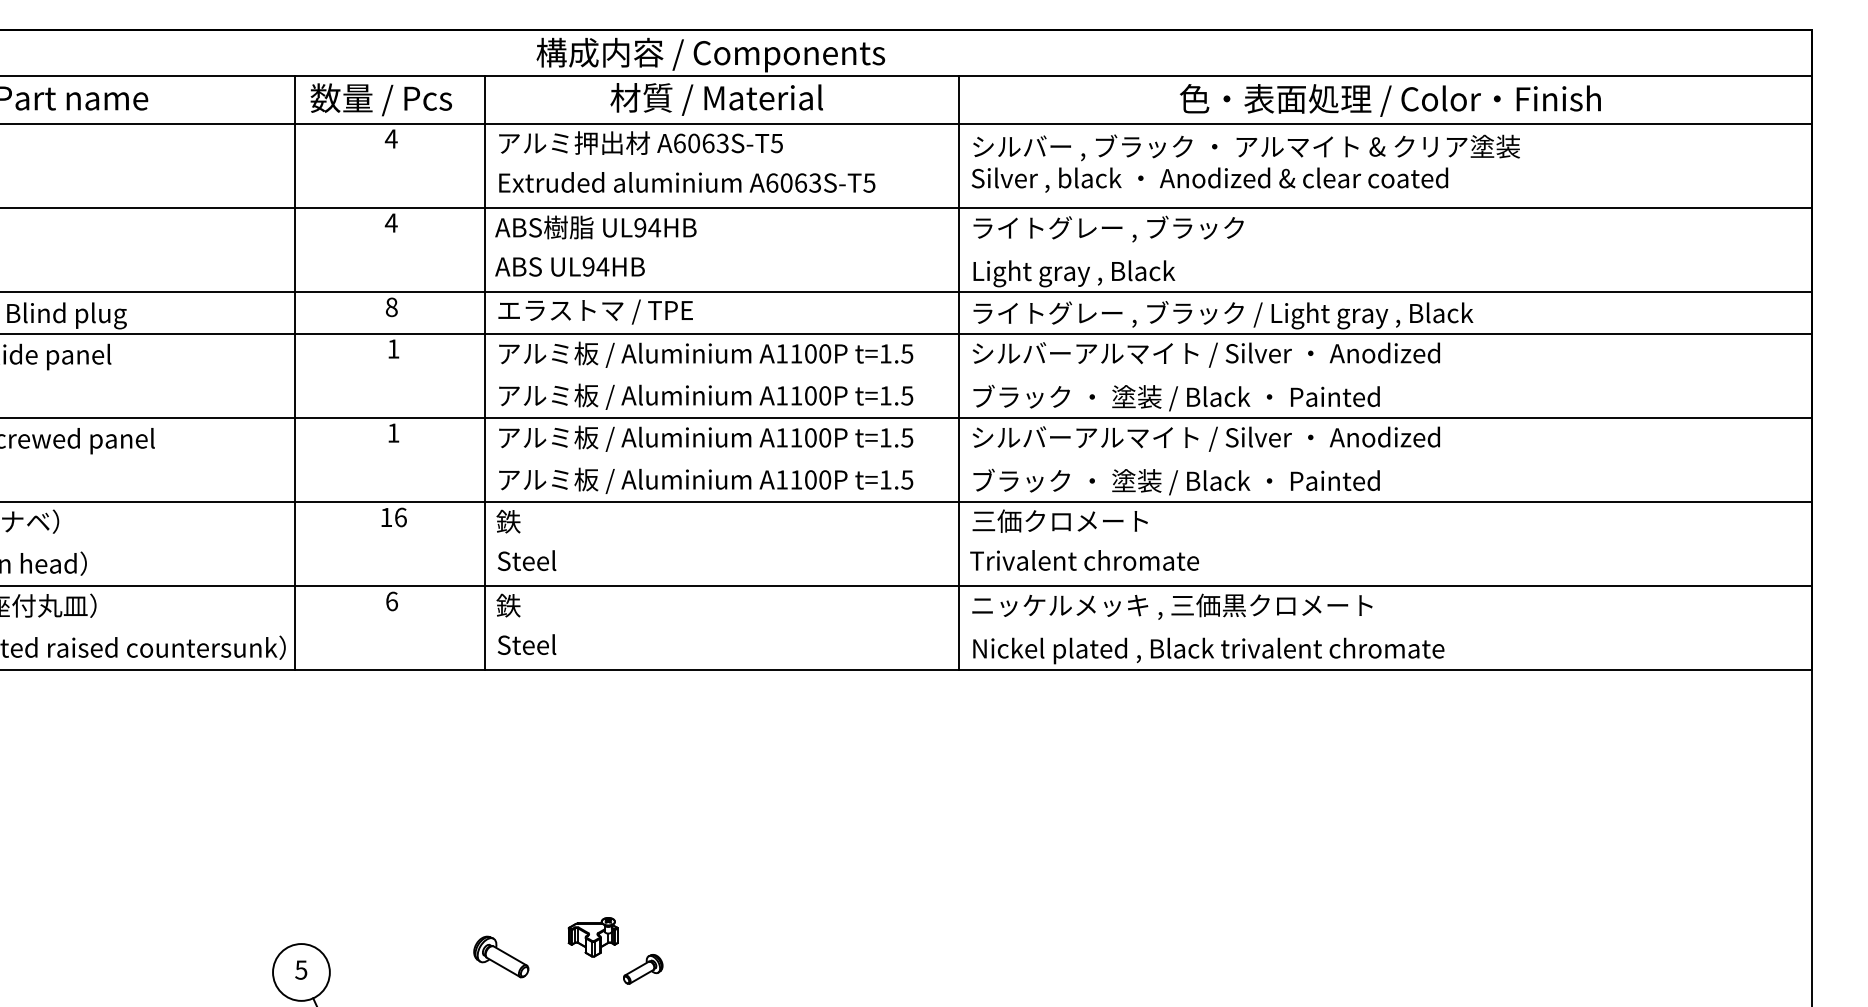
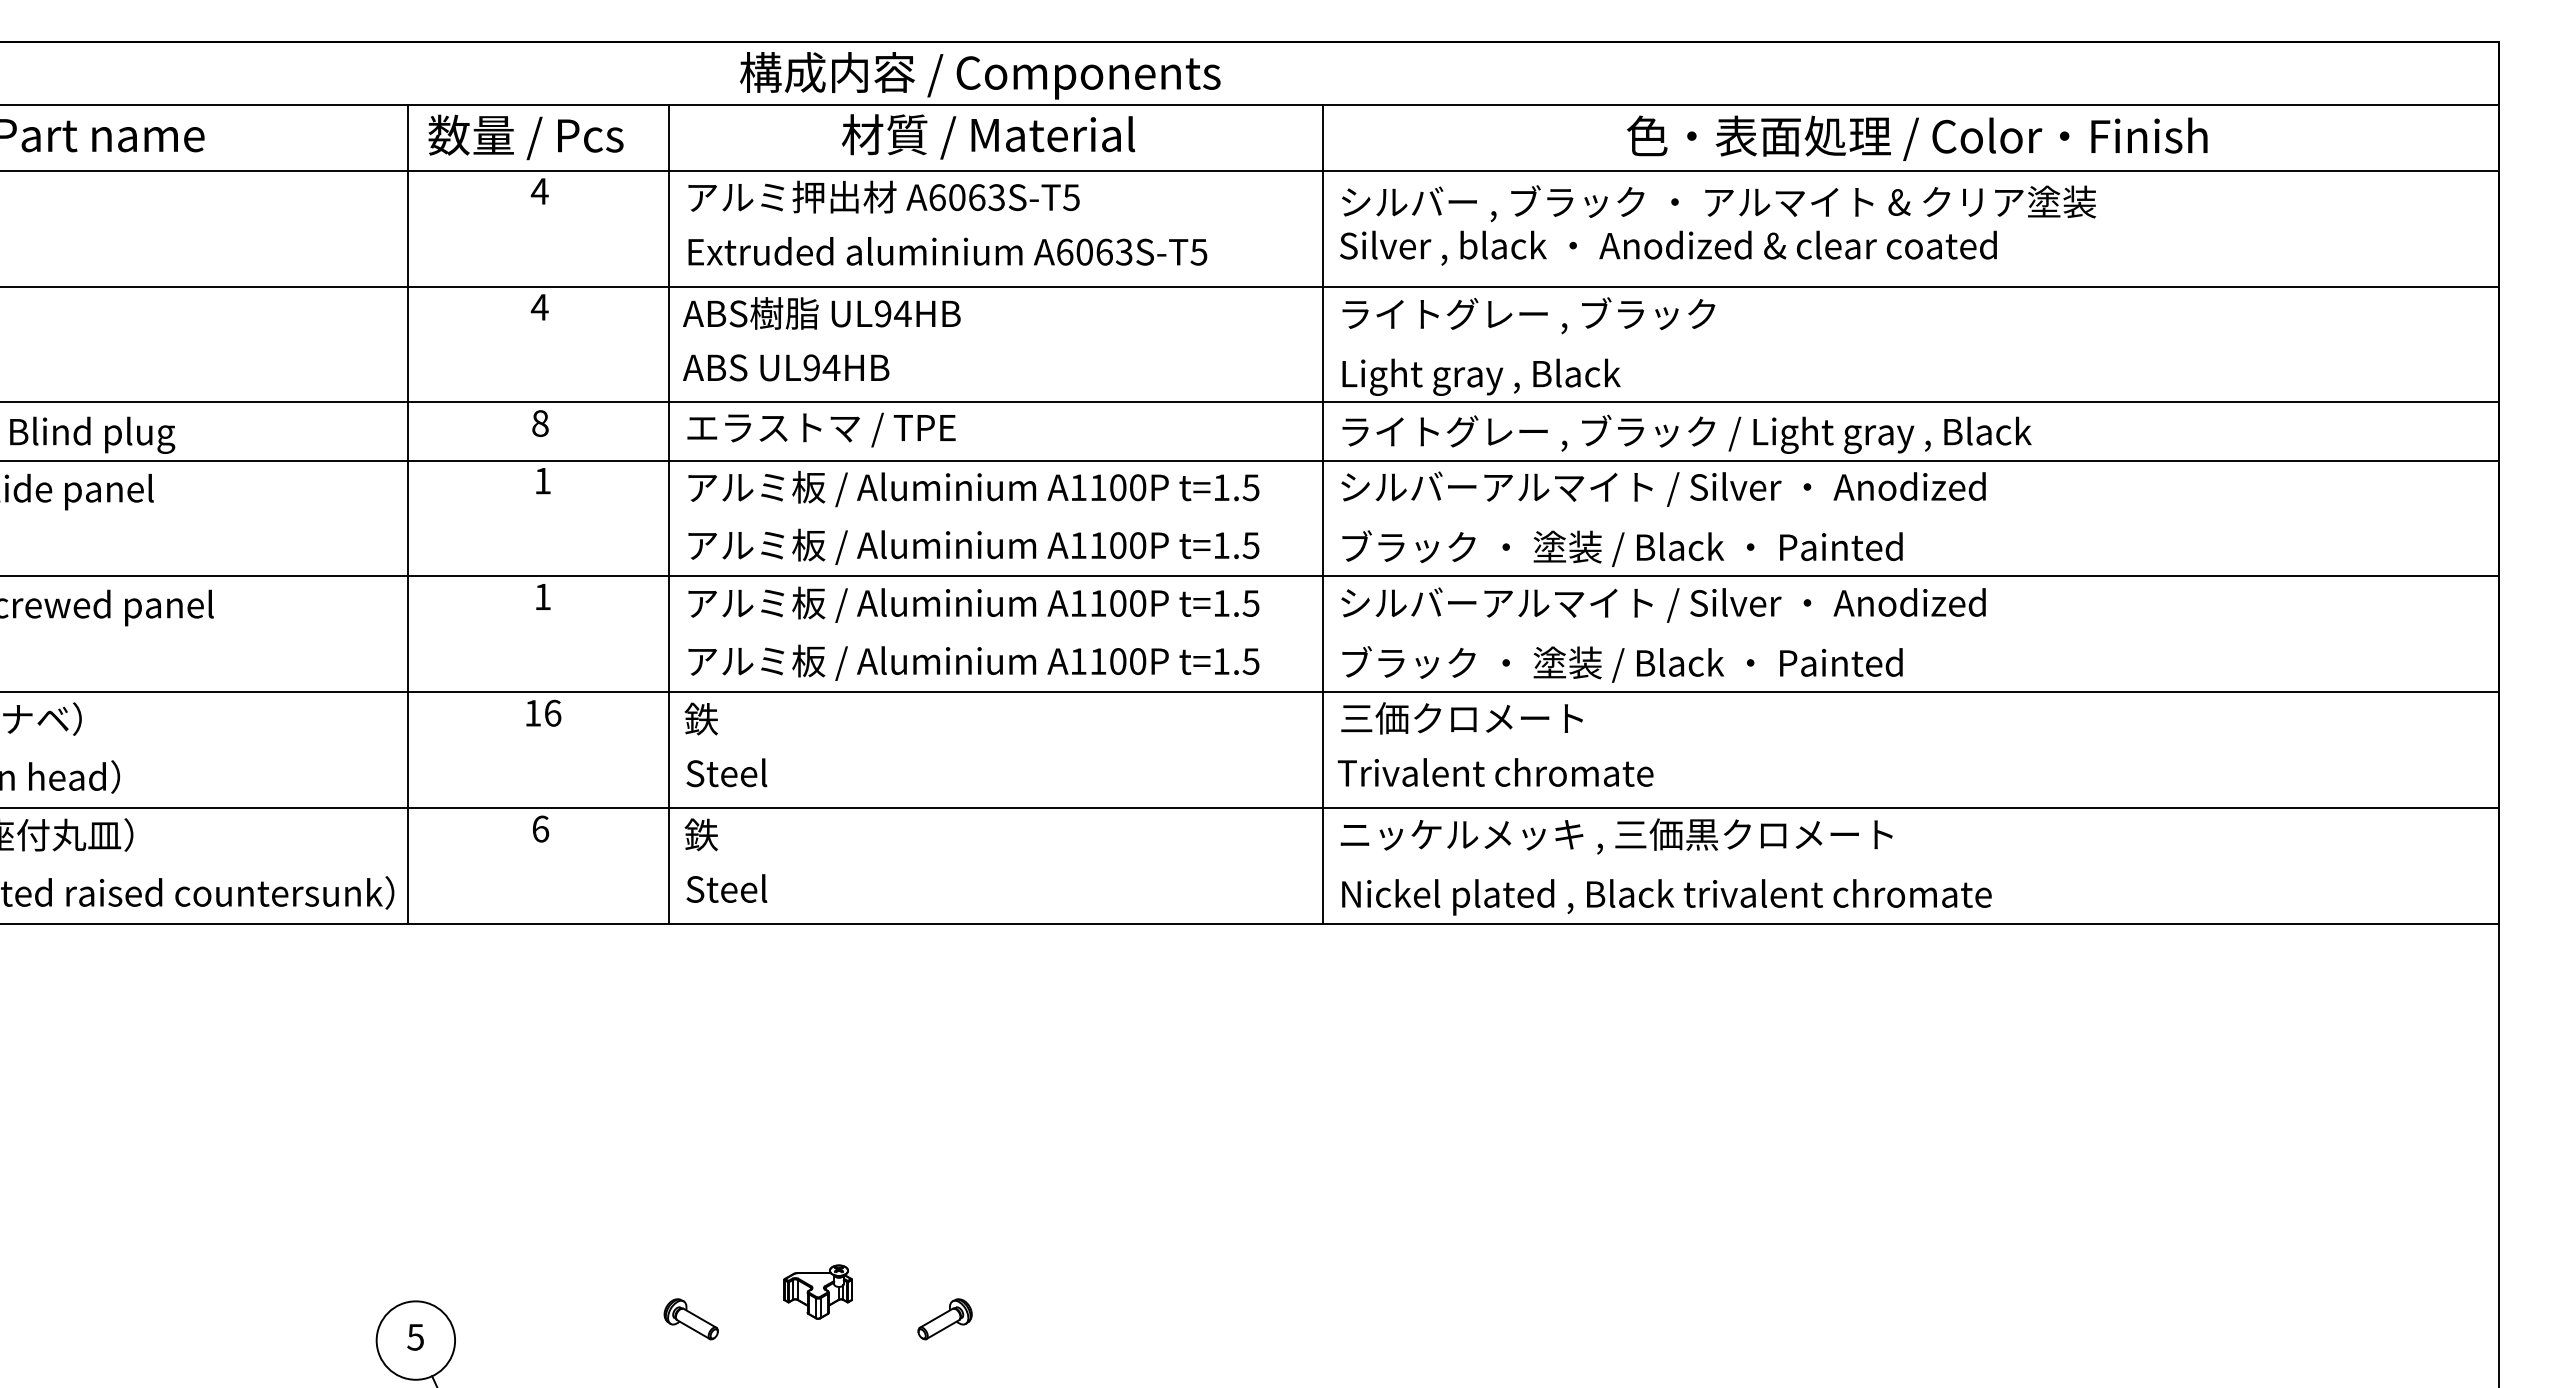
part: (500, 957) -> (690, 1319), size x0.71
part: (642, 969) -> (944, 1319), moved

